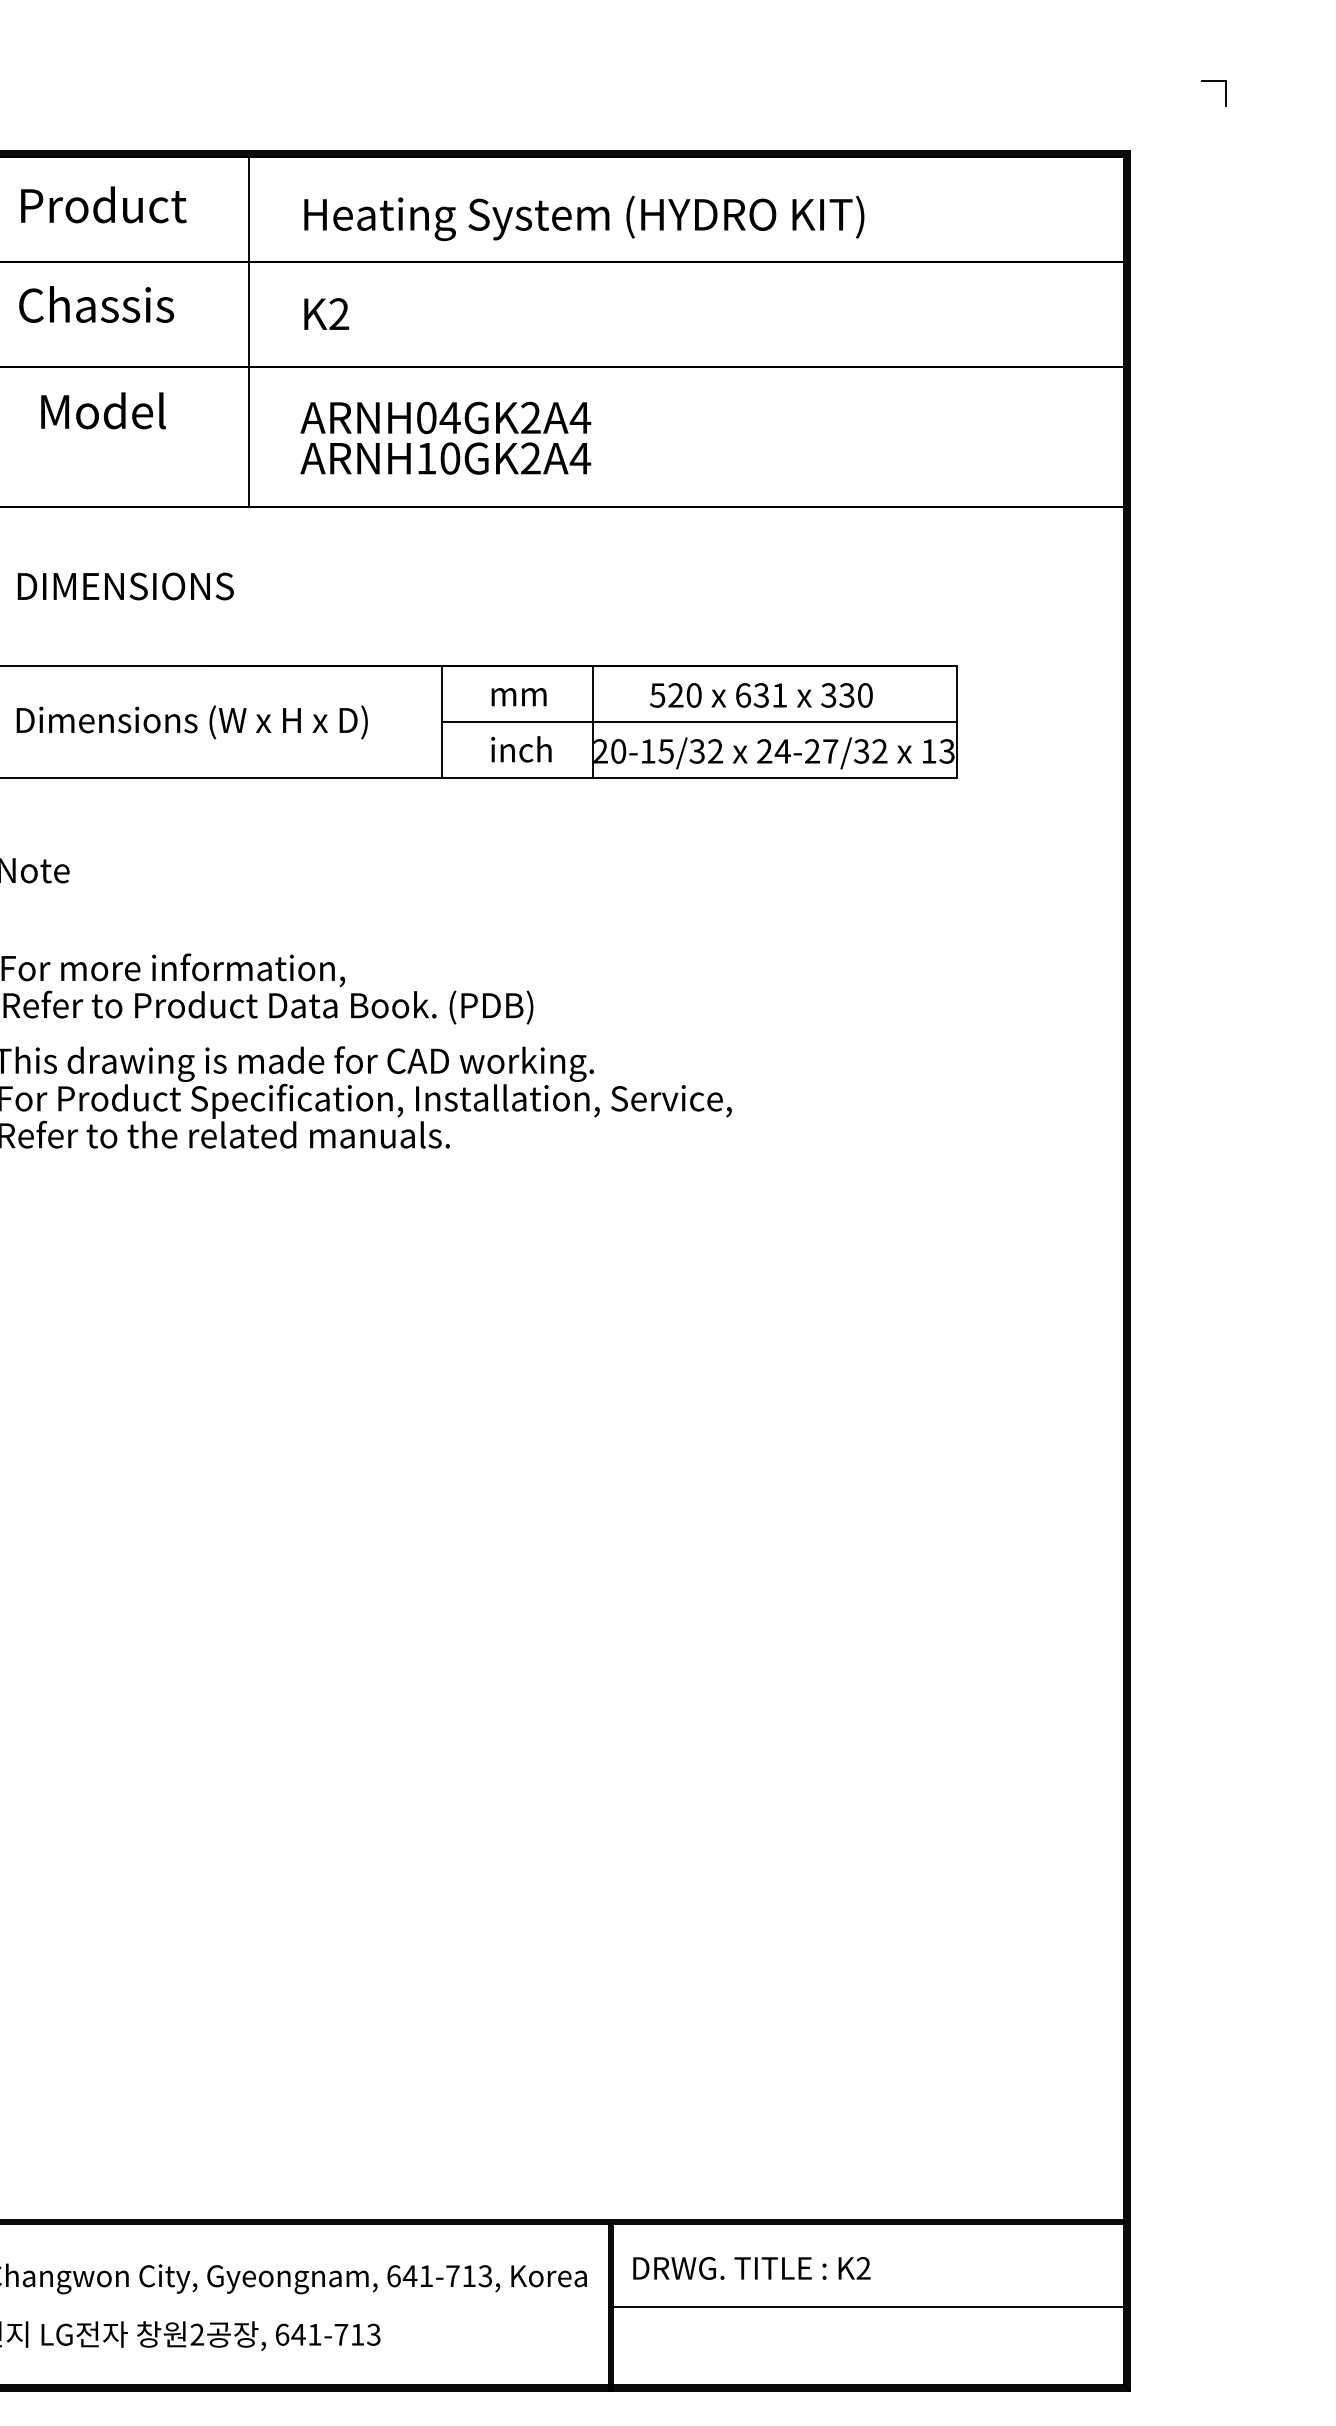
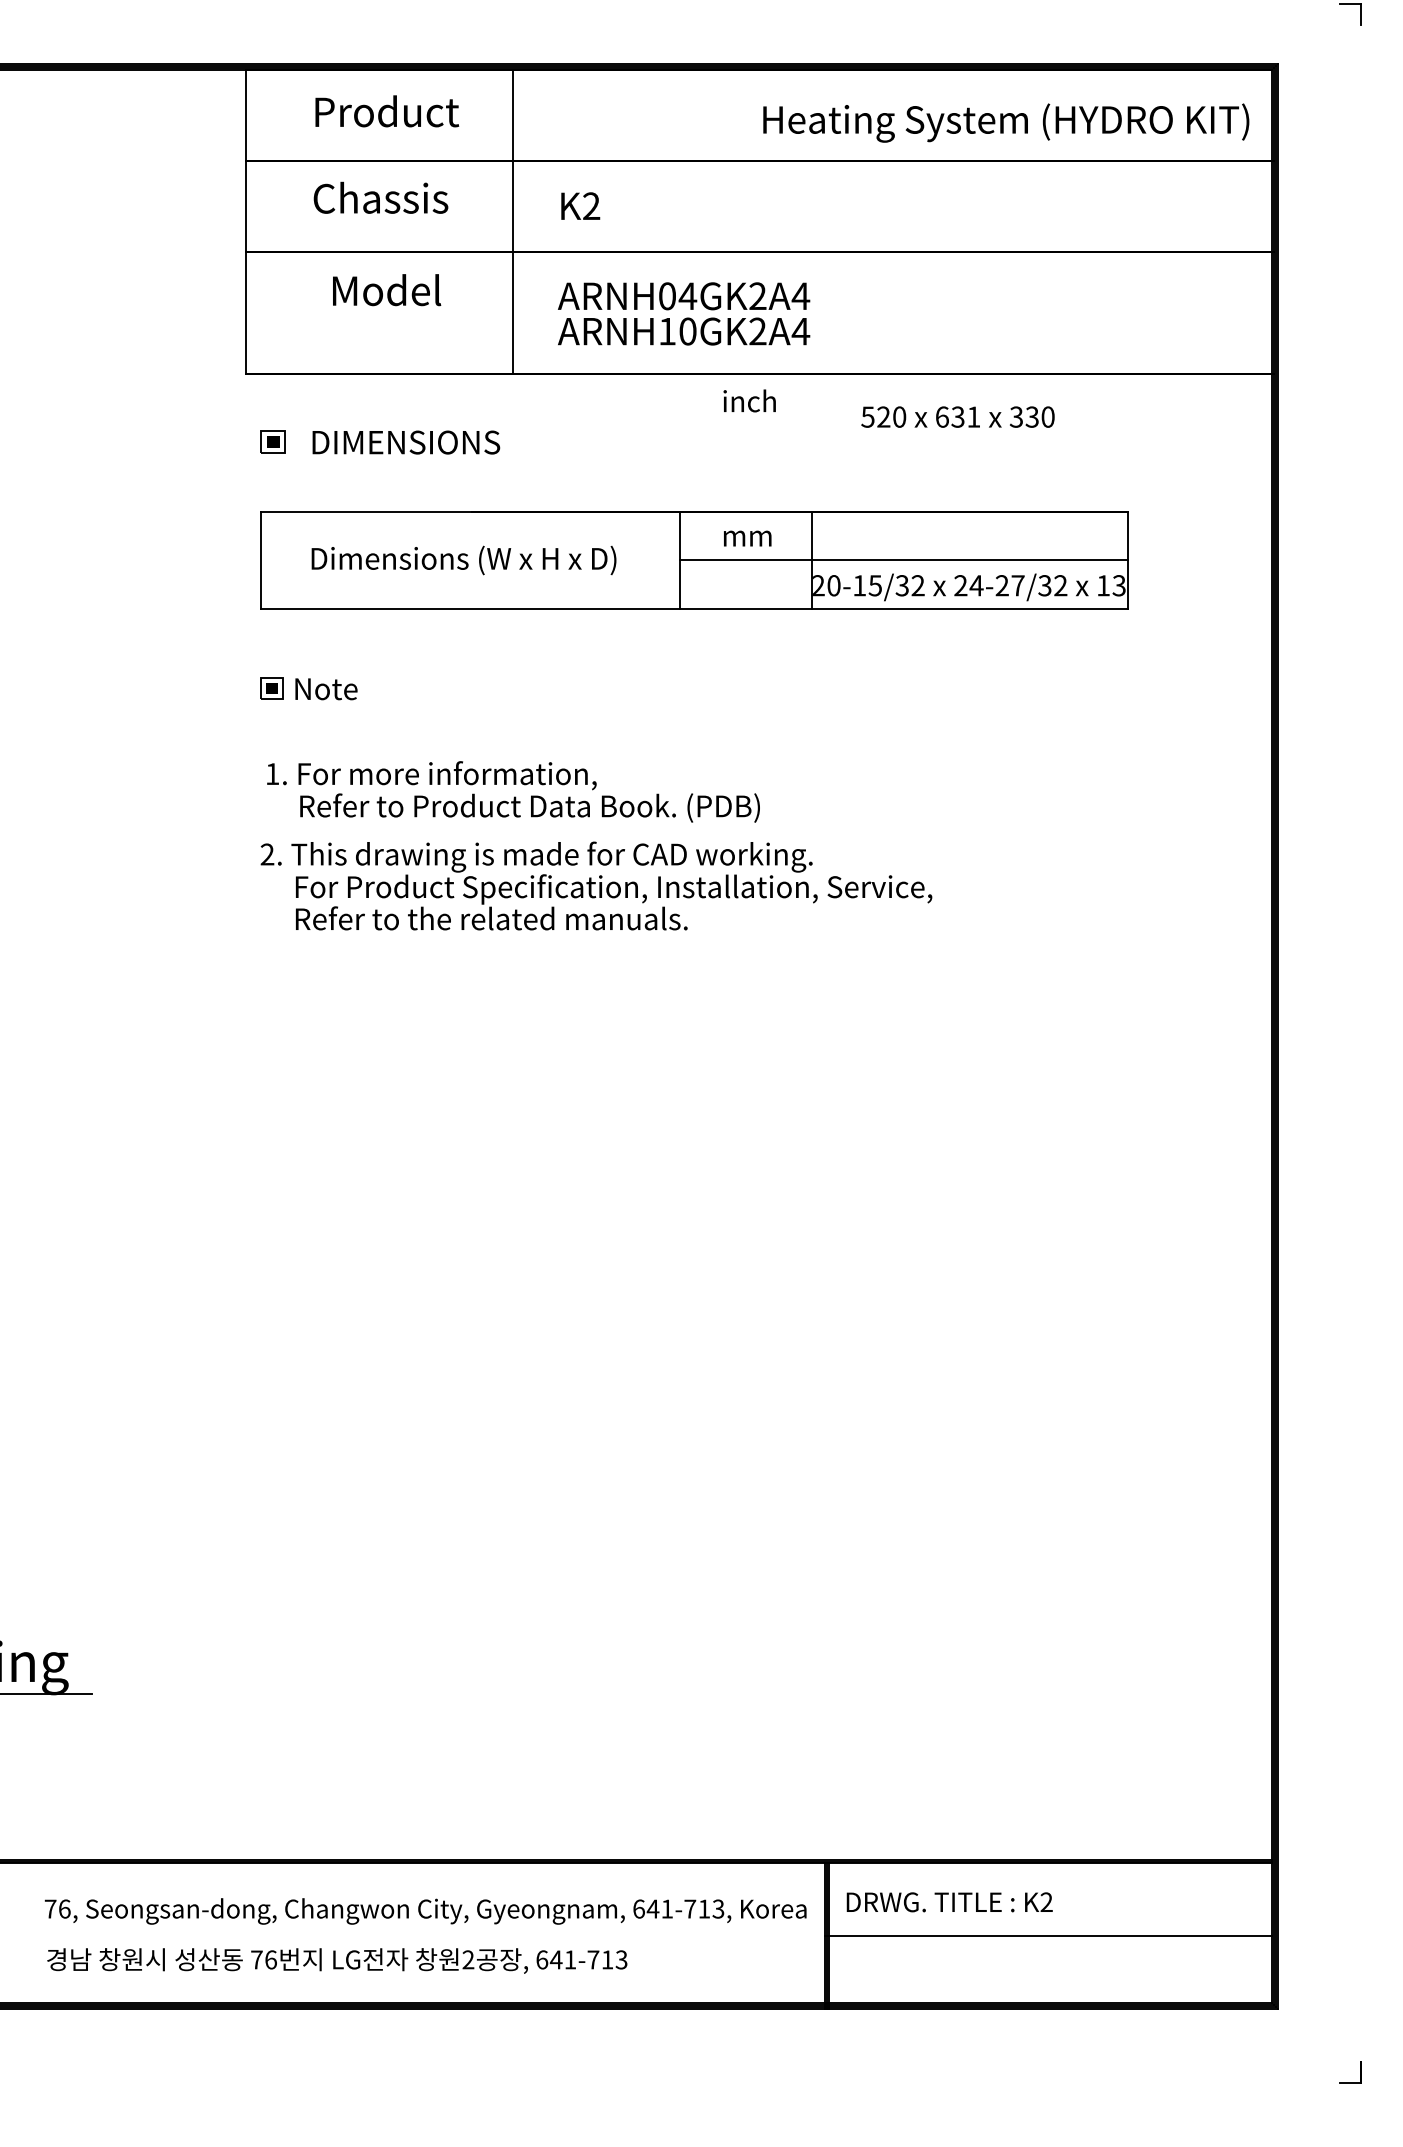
text: (584, 217) -> (1006, 122), moved
text: (760, 694) -> (957, 416), moved
text: (521, 748) -> (749, 400), moved

